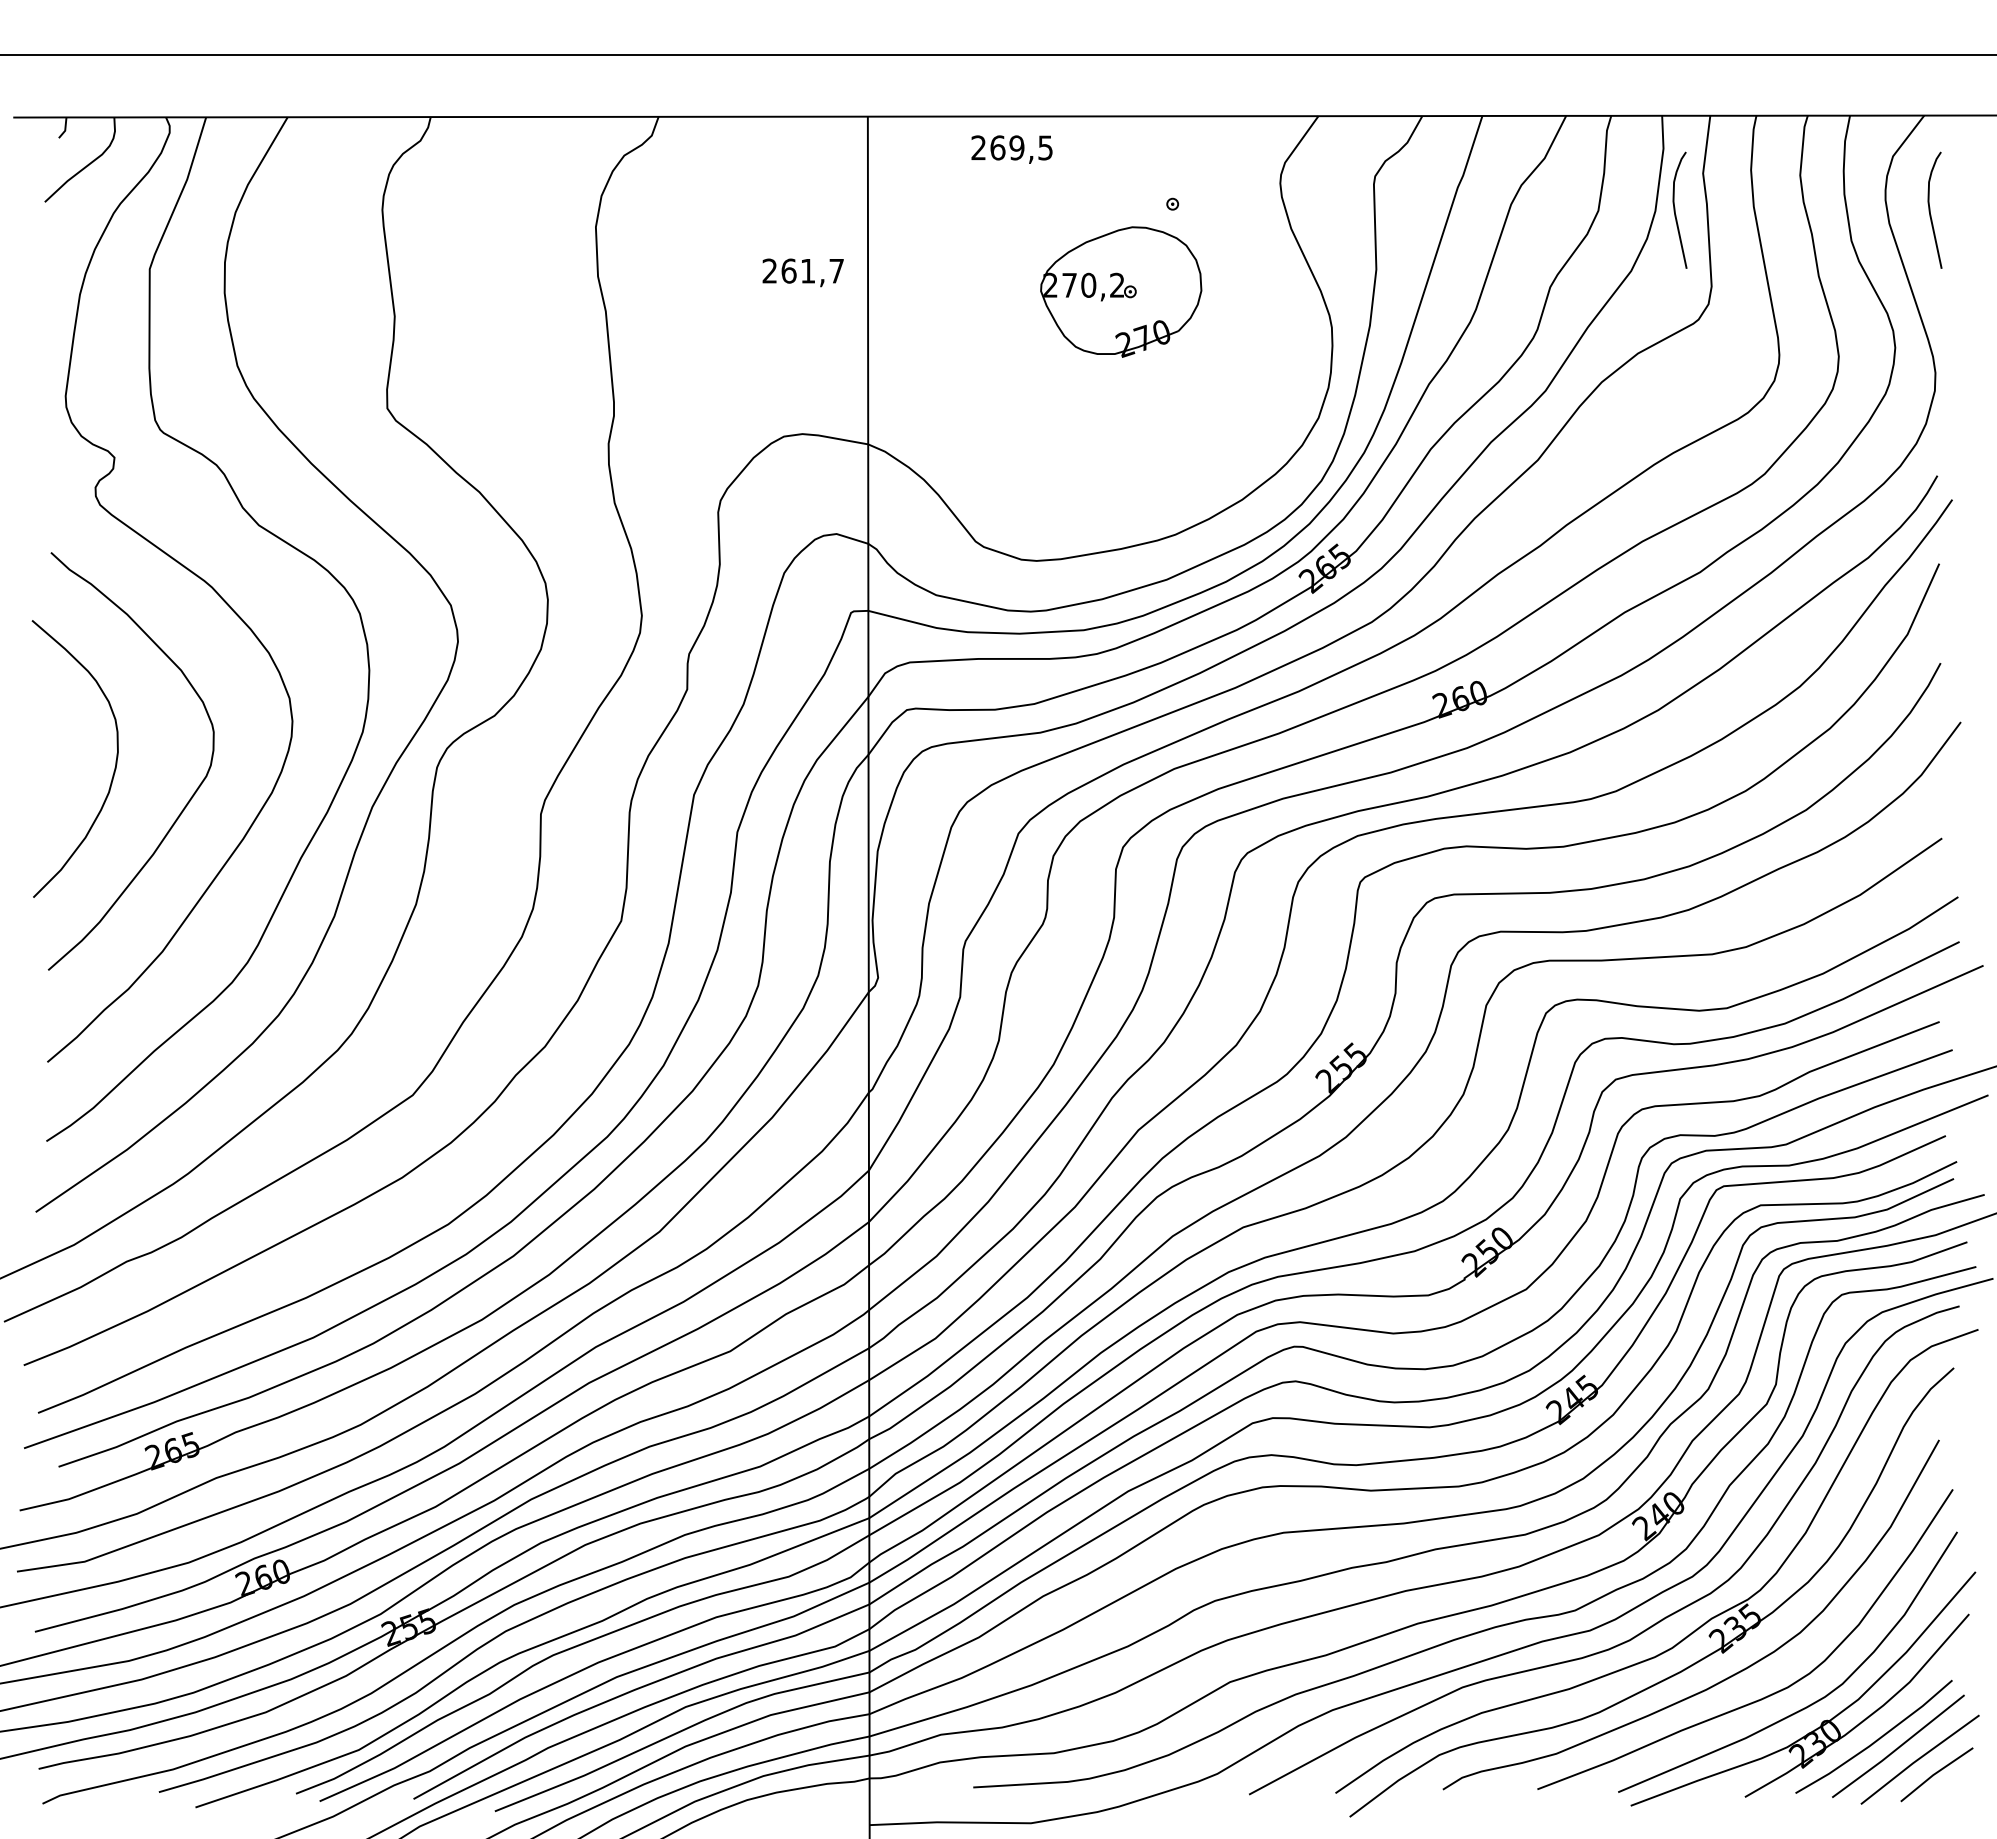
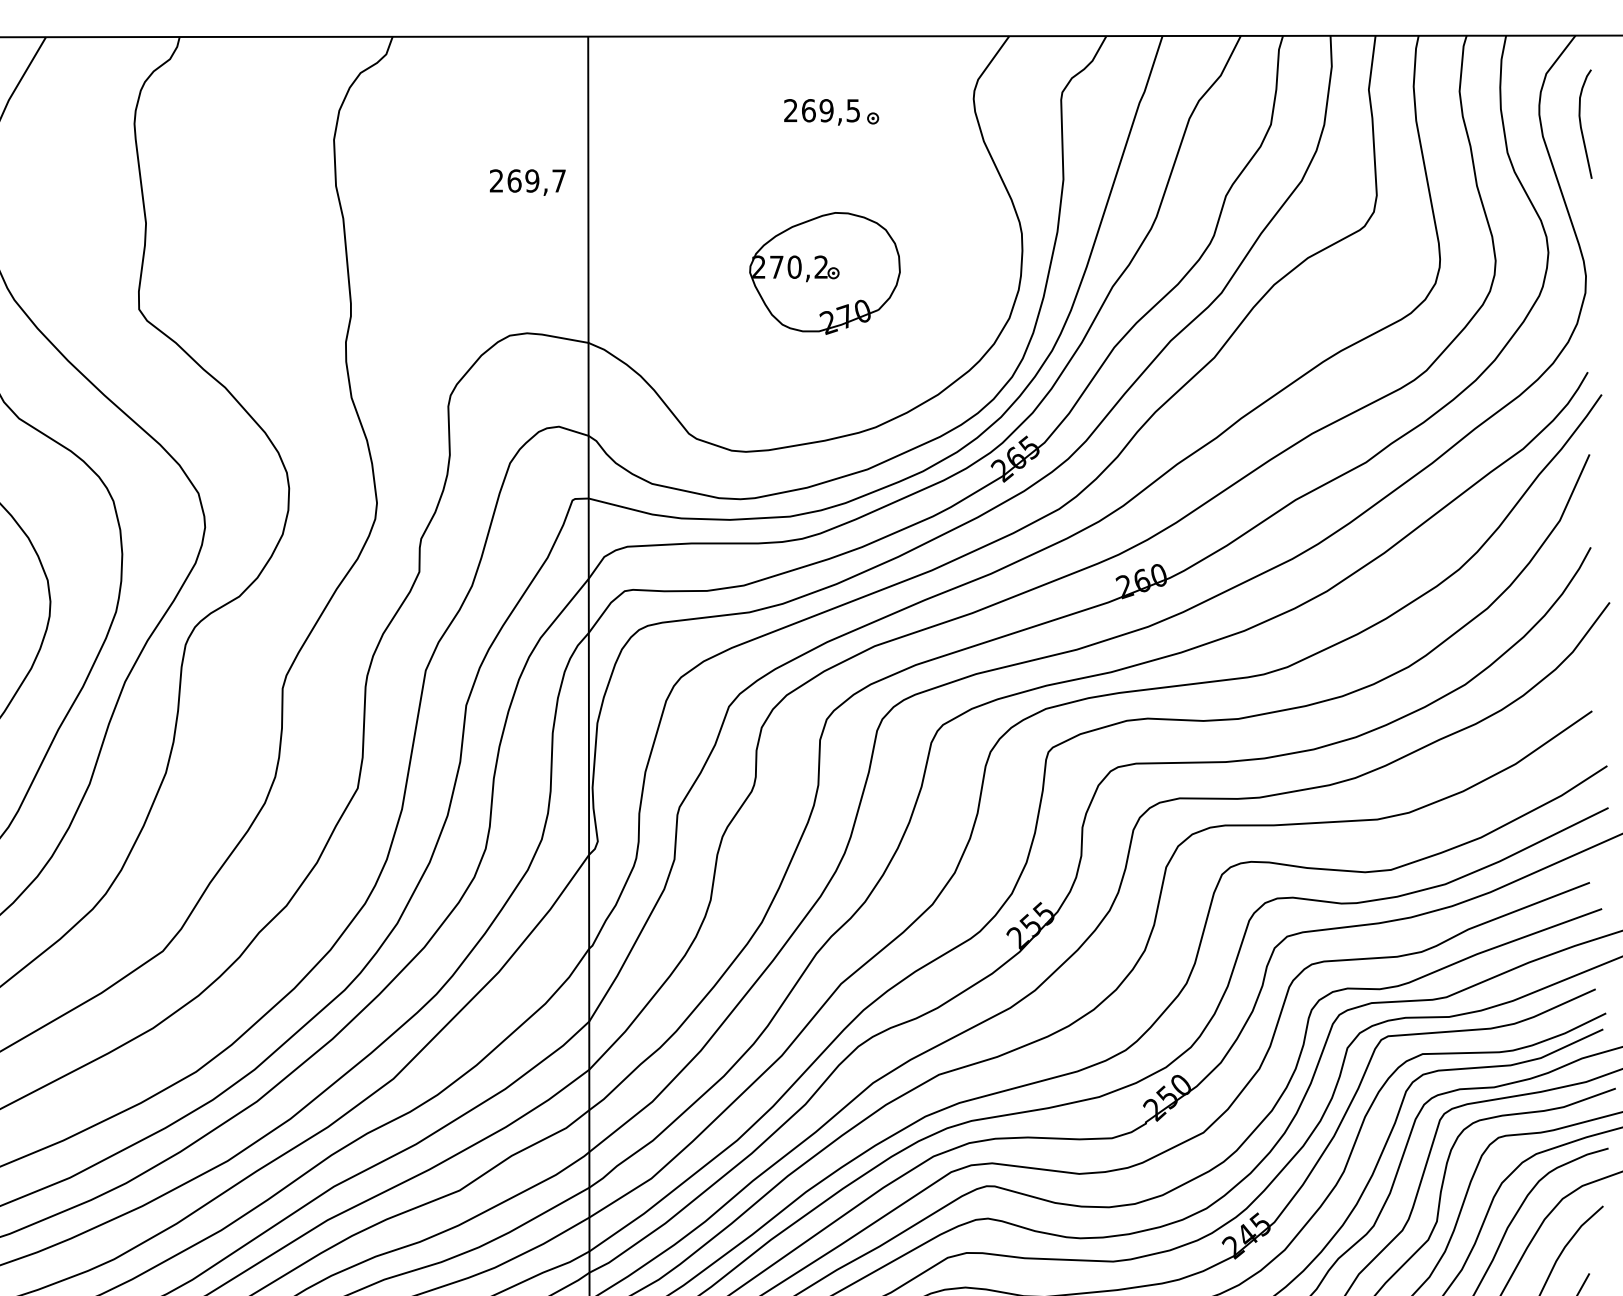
text: (1011, 149) -> (821, 112), moved
curve: (1675, 209) -> (1343, 123), removed
text: (807, 270) -> (531, 180), 261,7 -> 269,7
part: (1121, 291) -> (825, 272), moved

